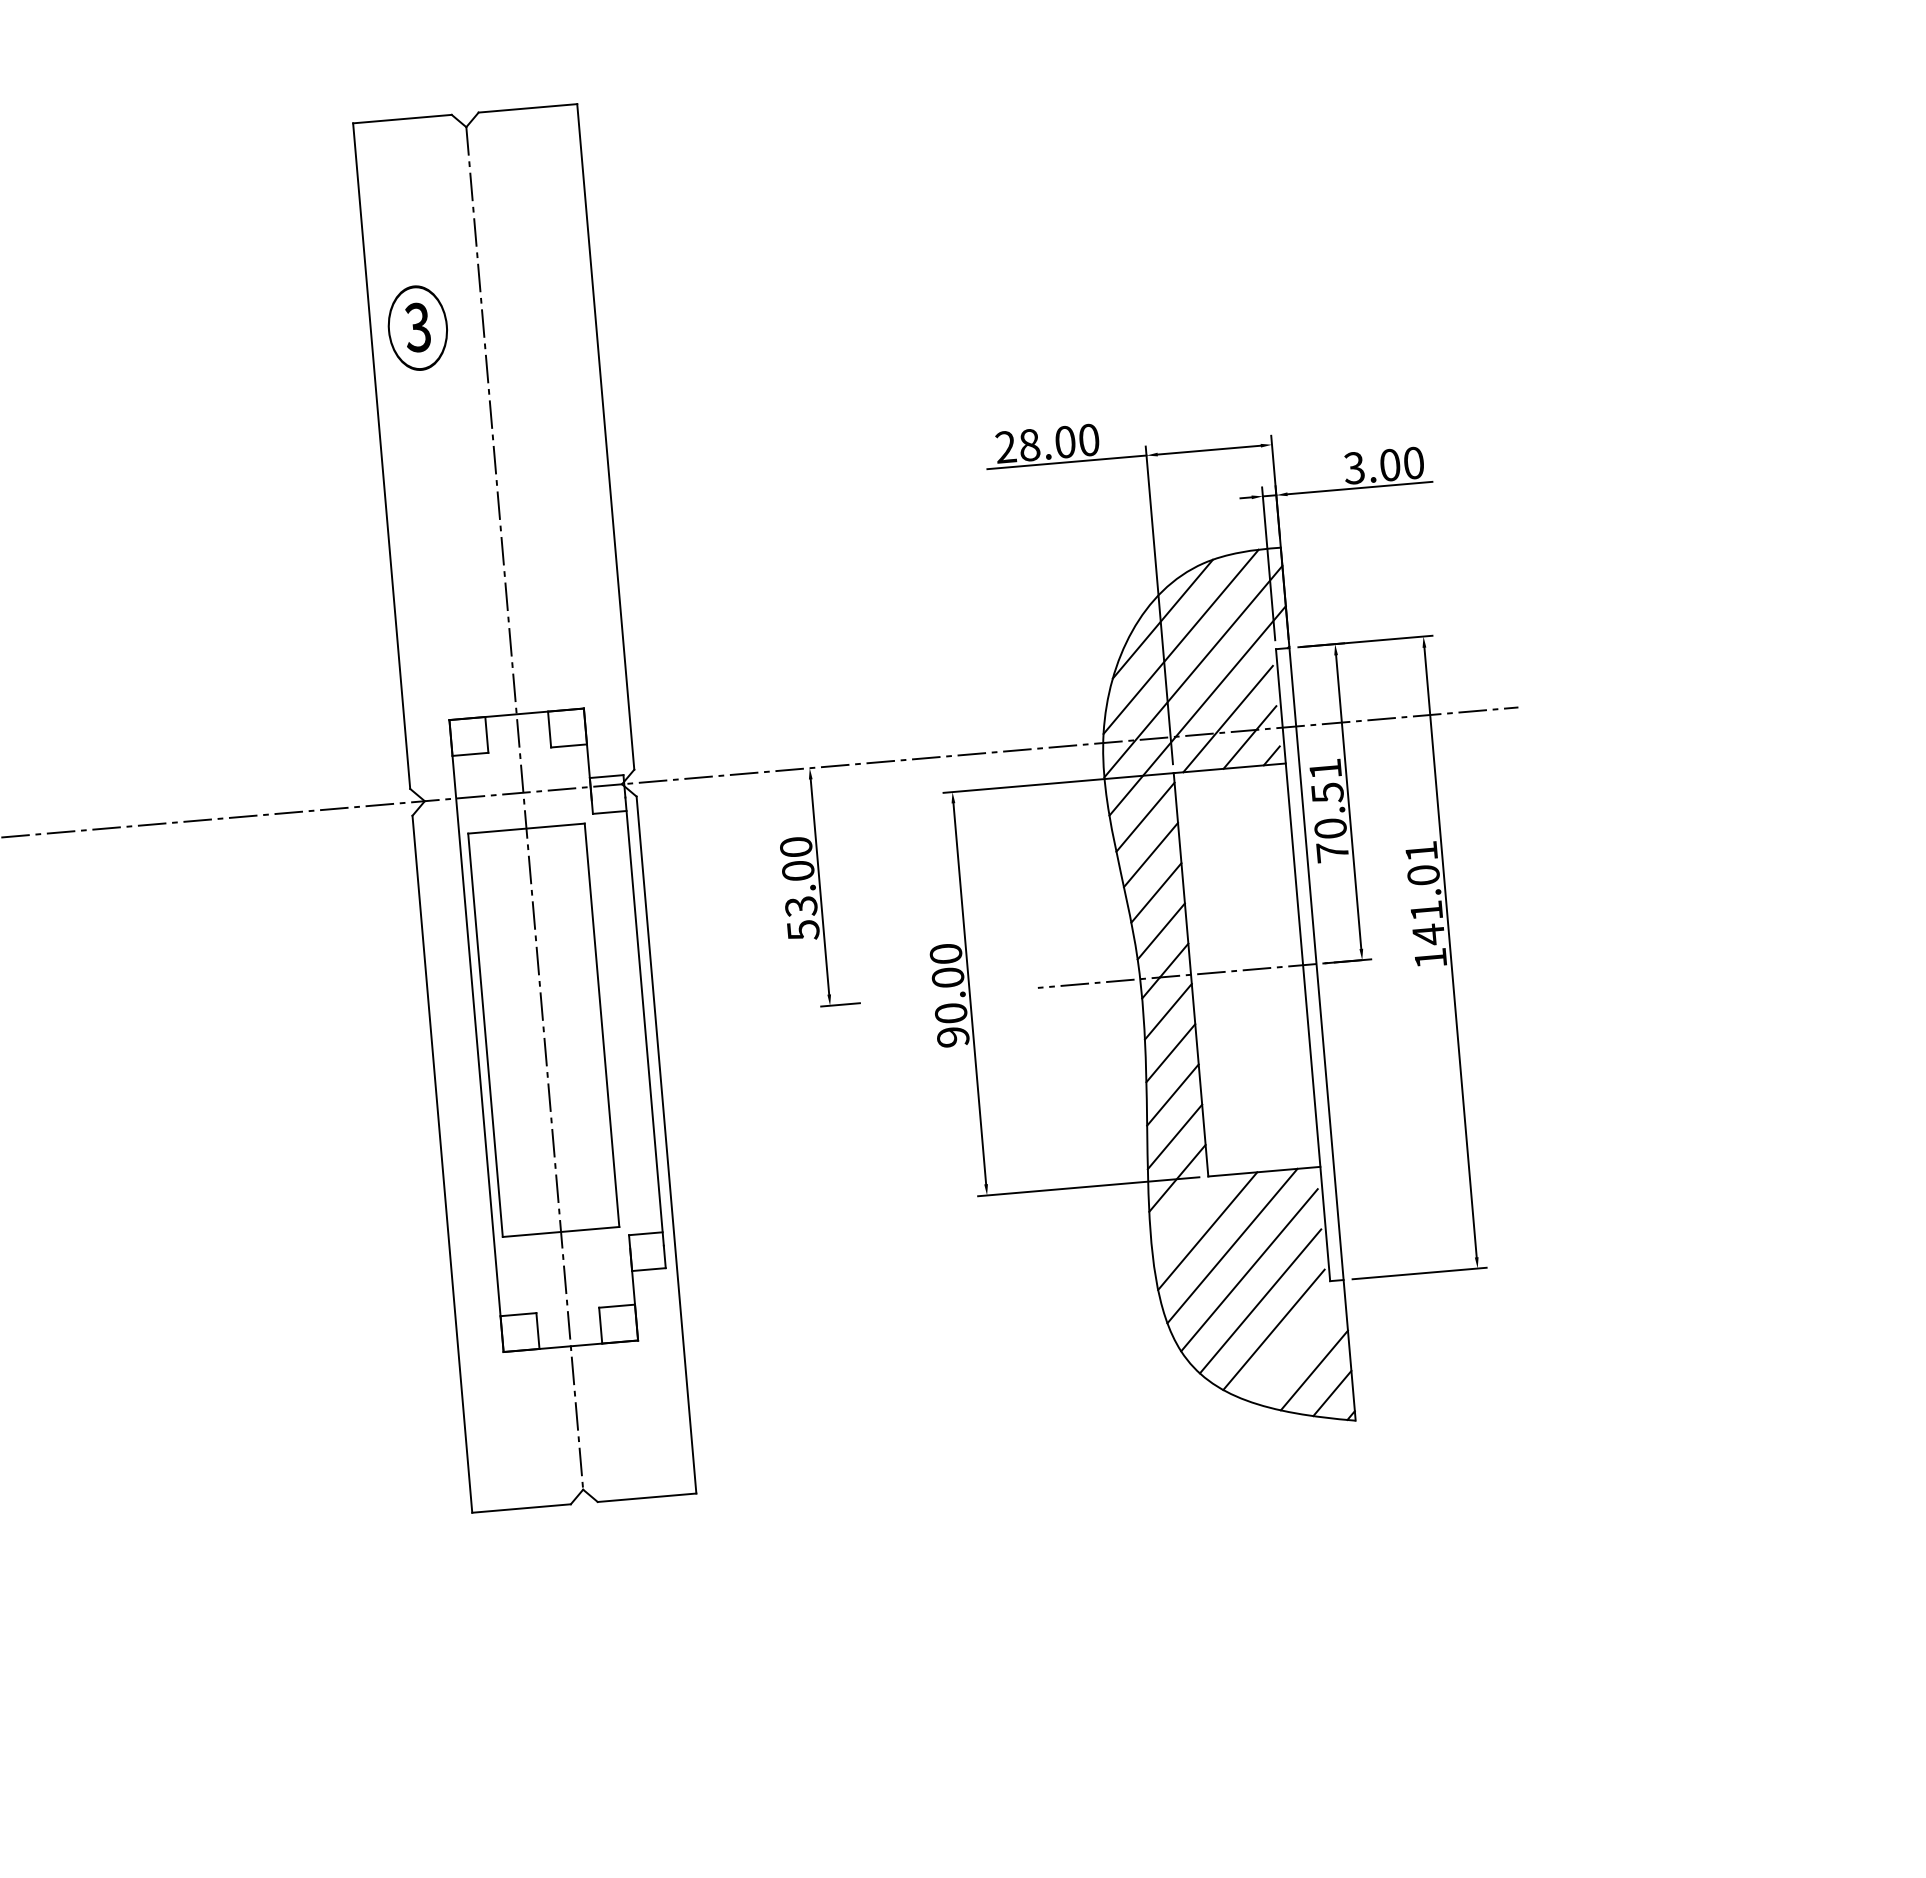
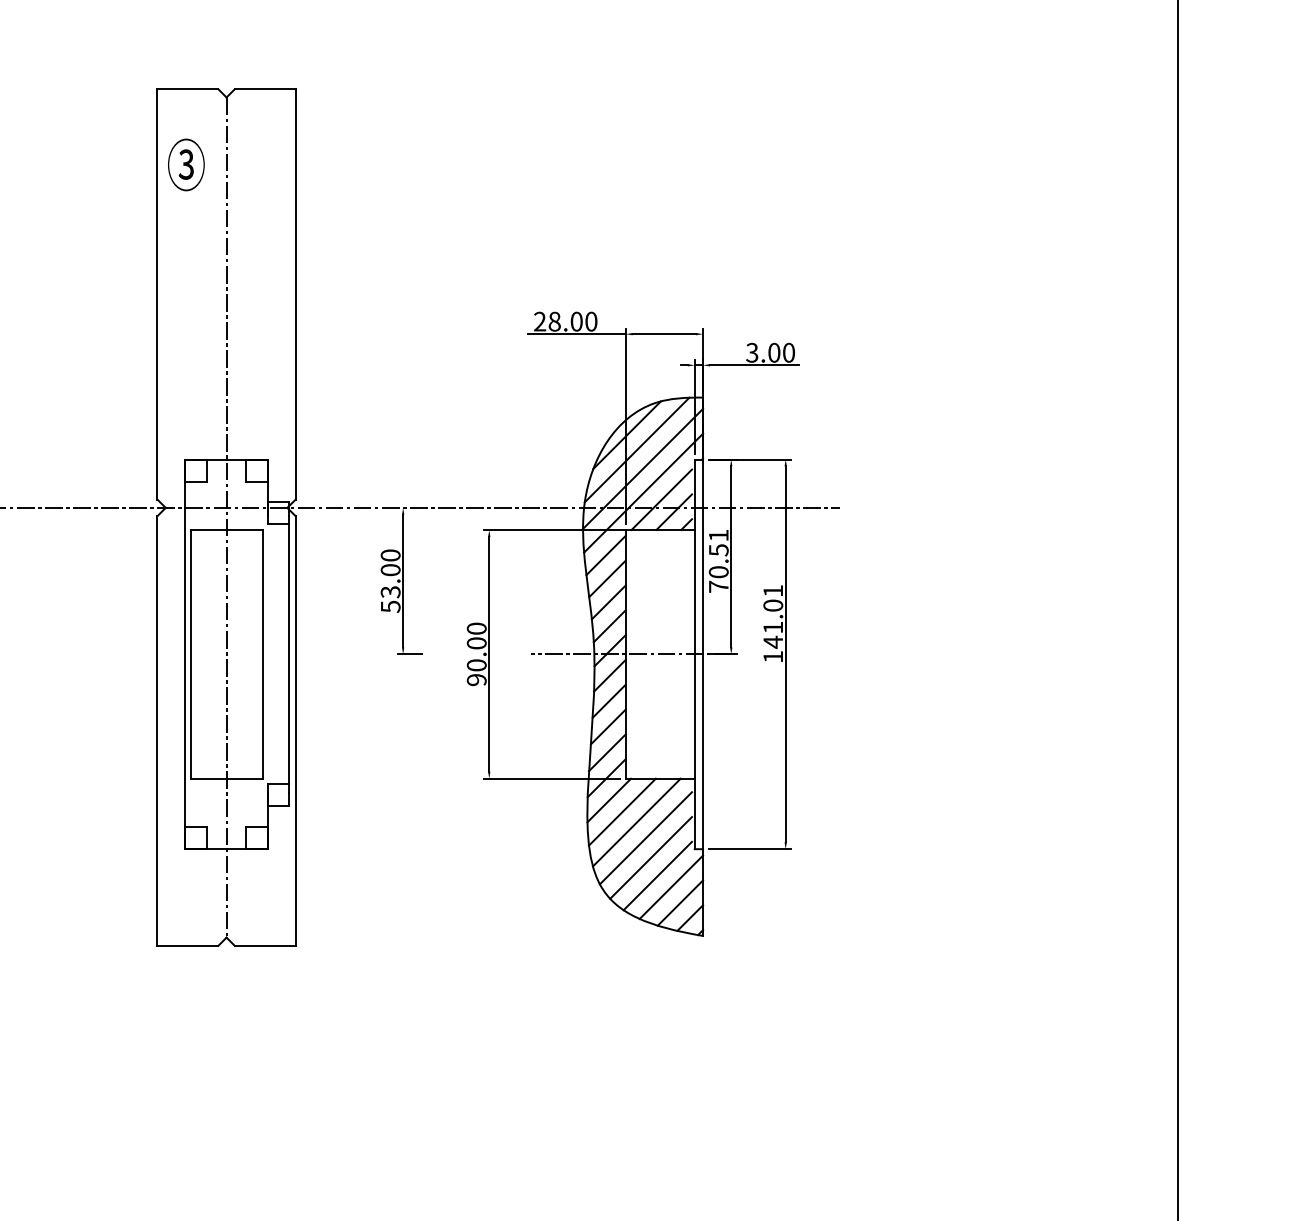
text: (418, 327) -> (186, 164), moved
line: (1185, 1214) -> (609, 800), added
line: (1297, 1344) -> (671, 886), added

